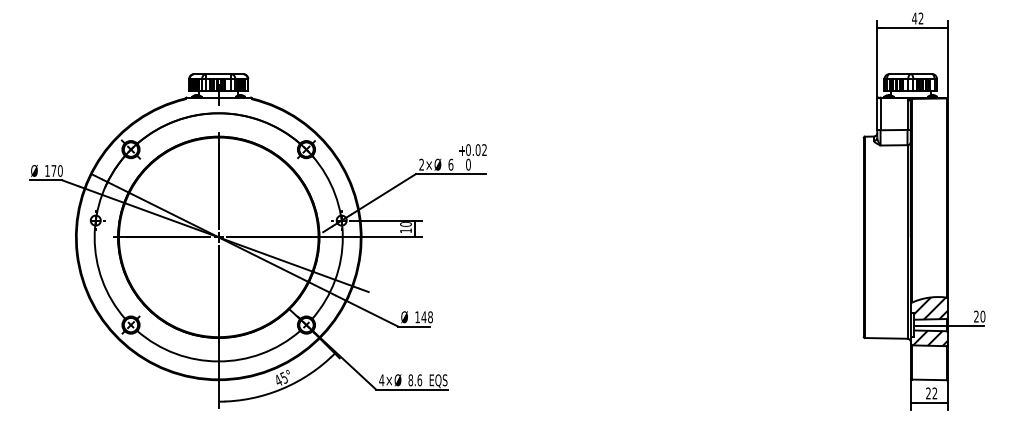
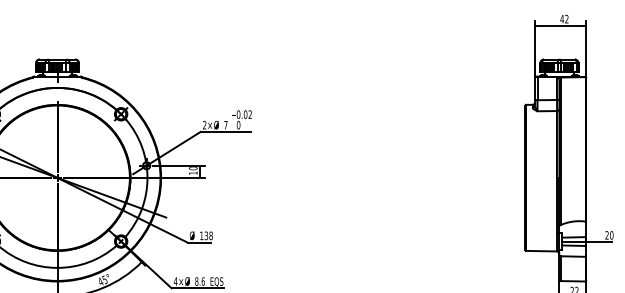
text: (450, 164) -> (225, 125), 6 -> 7
hatch: (930, 308) -> (573, 229), removed
text: (423, 317) -> (206, 236), 148 -> 138
hatch: (930, 338) -> (573, 251), removed

